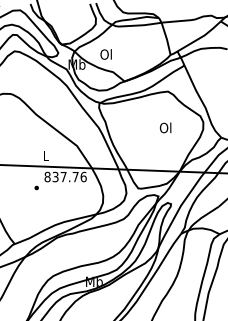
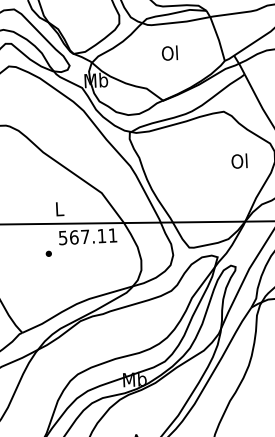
text: (105, 54) -> (168, 53), moved
text: (165, 127) -> (239, 160), moved
text: (65, 176) -> (87, 236), 837.76 -> 567.11

